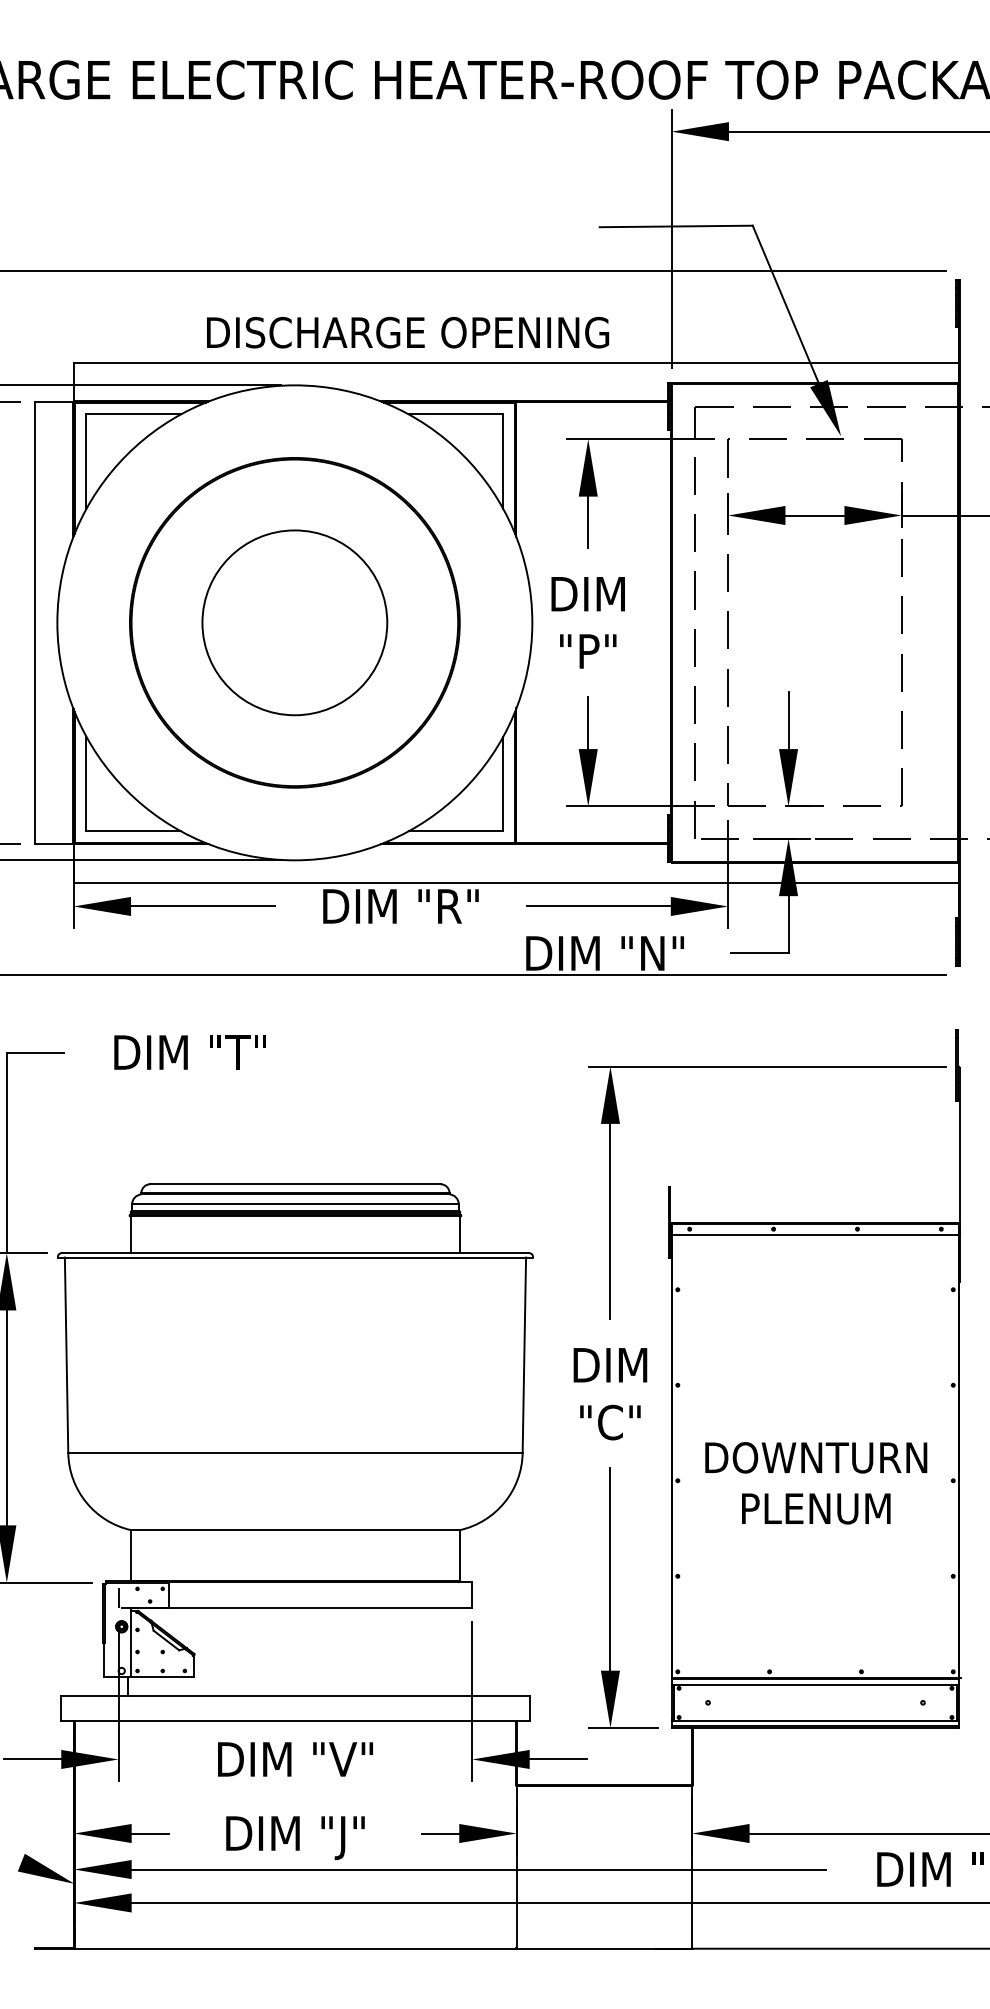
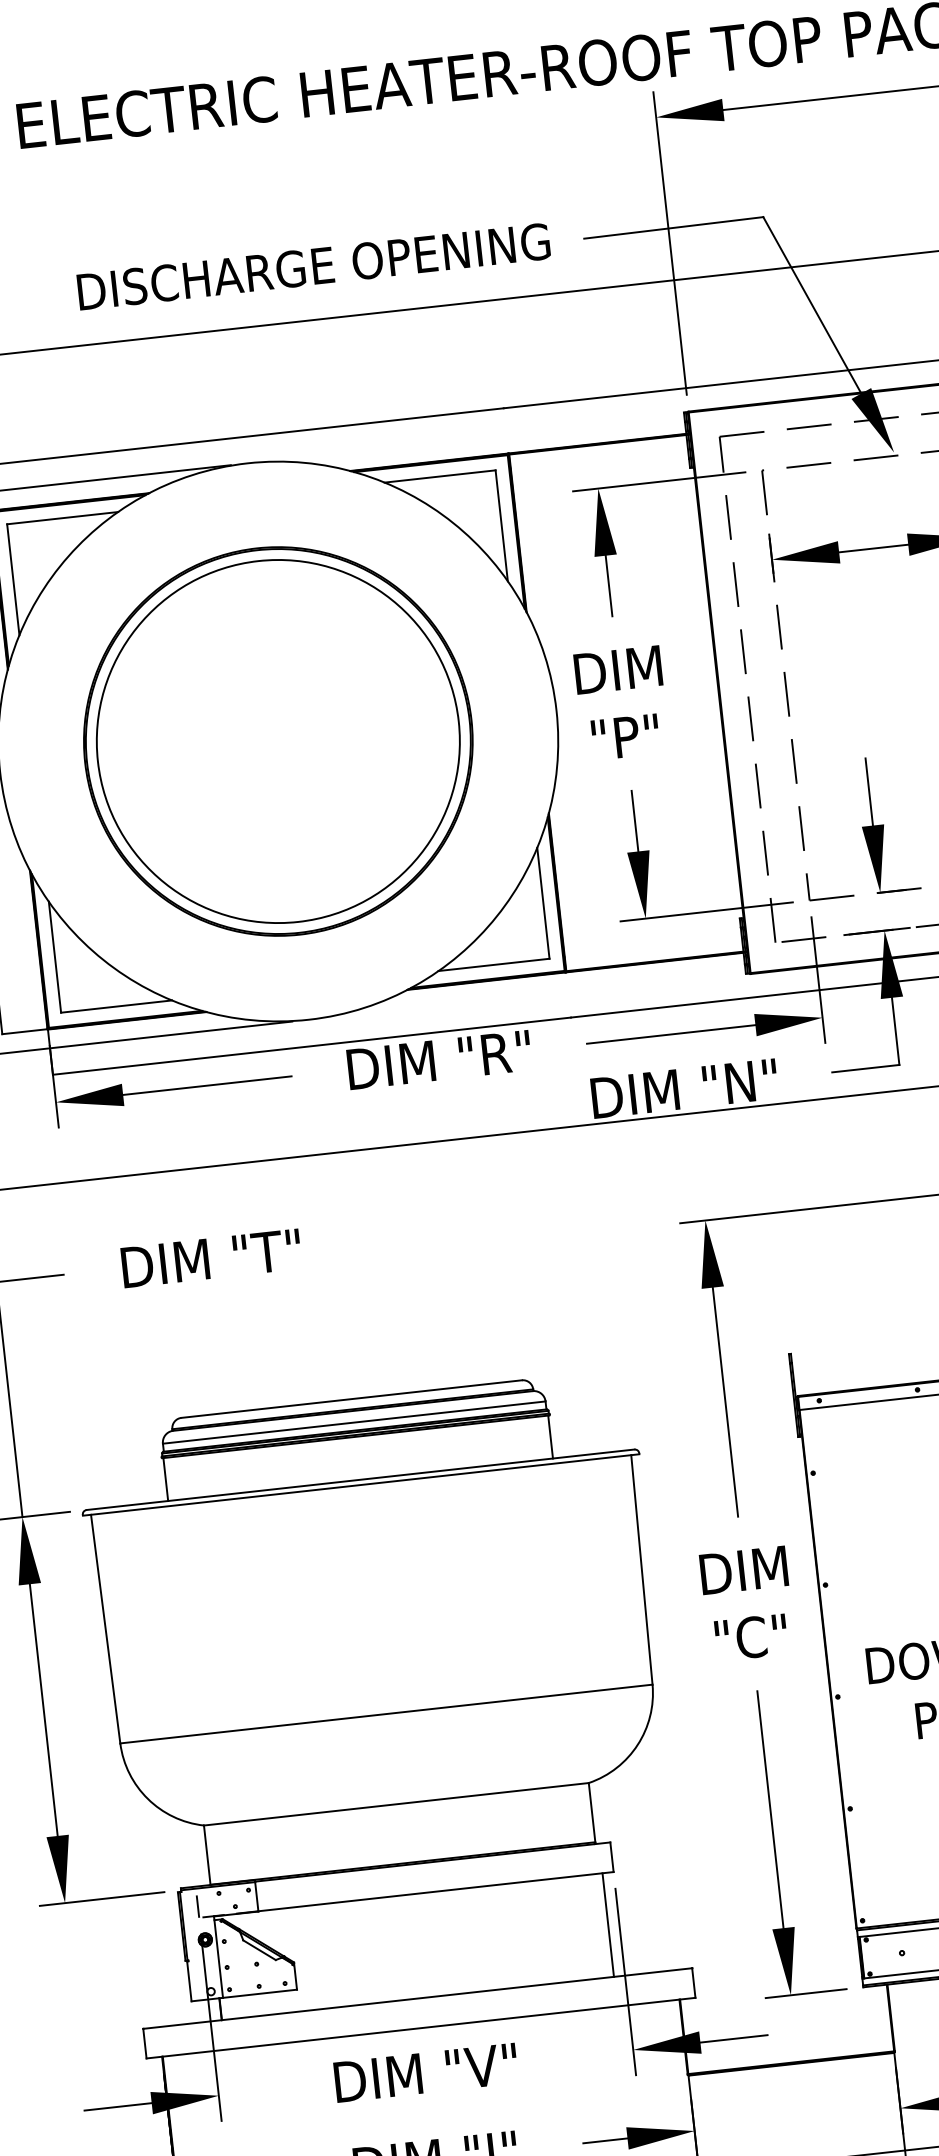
text: (408, 332) -> (314, 266), moved
circle: (294, 622) -> (277, 741), size x1.67
line: (462, 1651) -> (607, 1924), added

